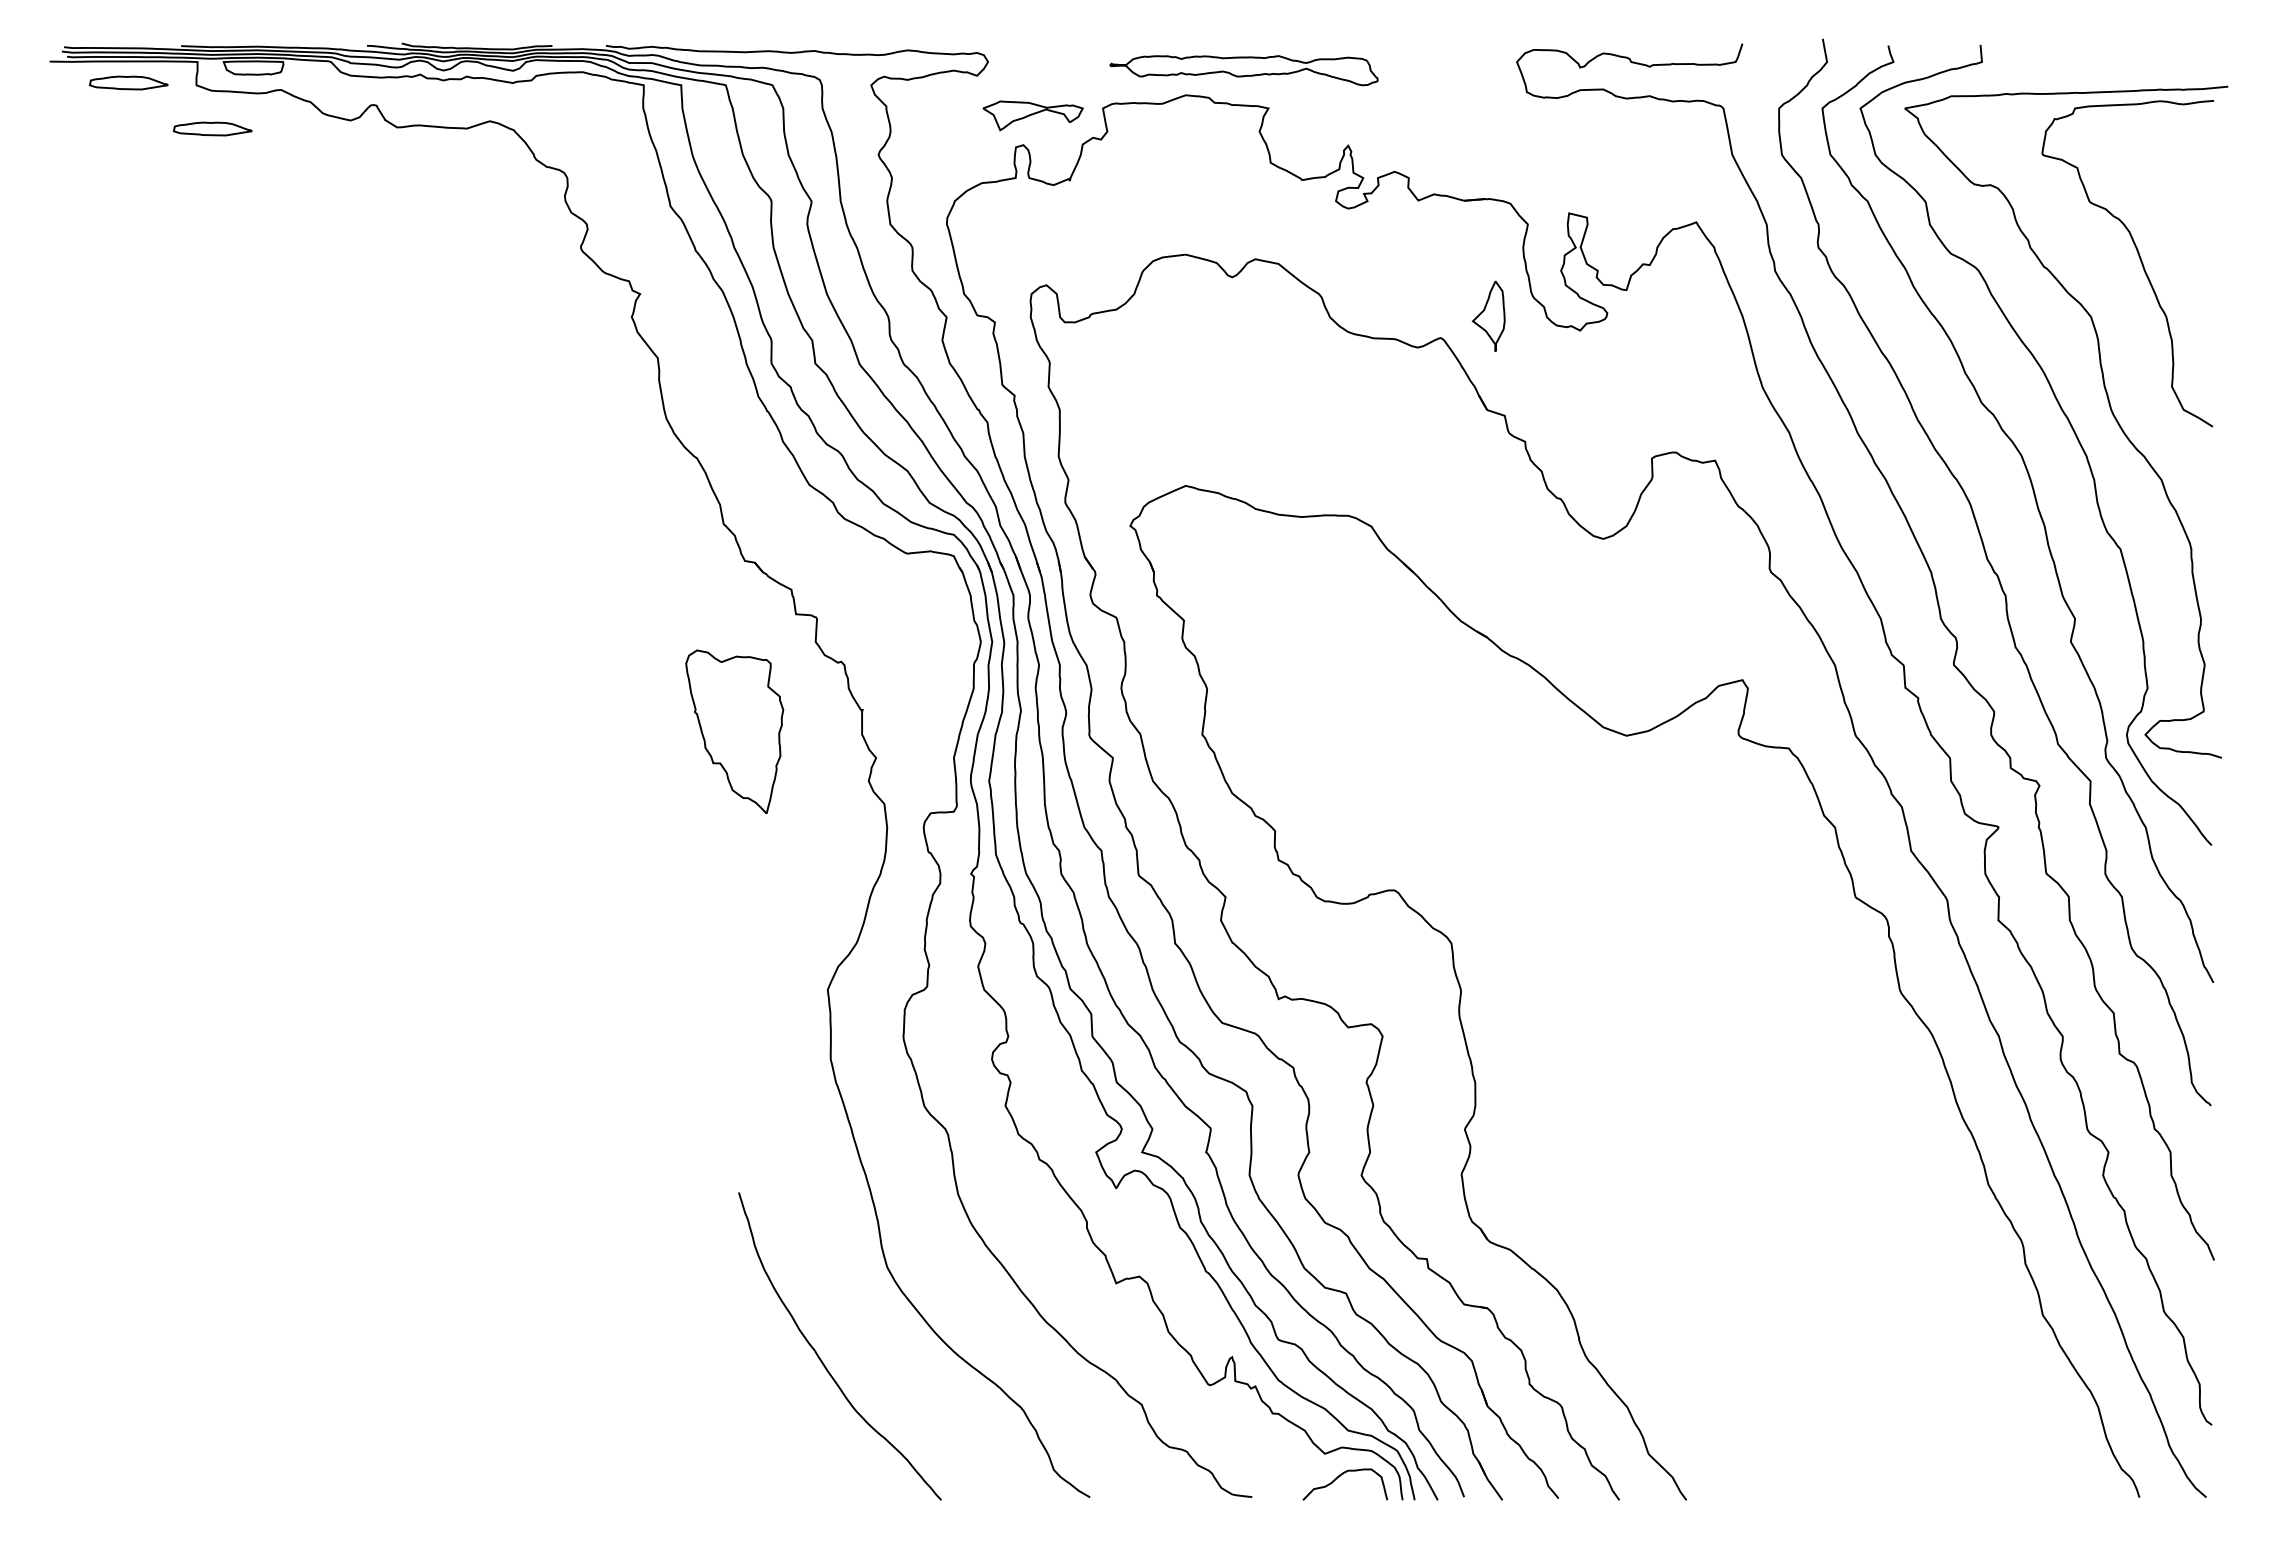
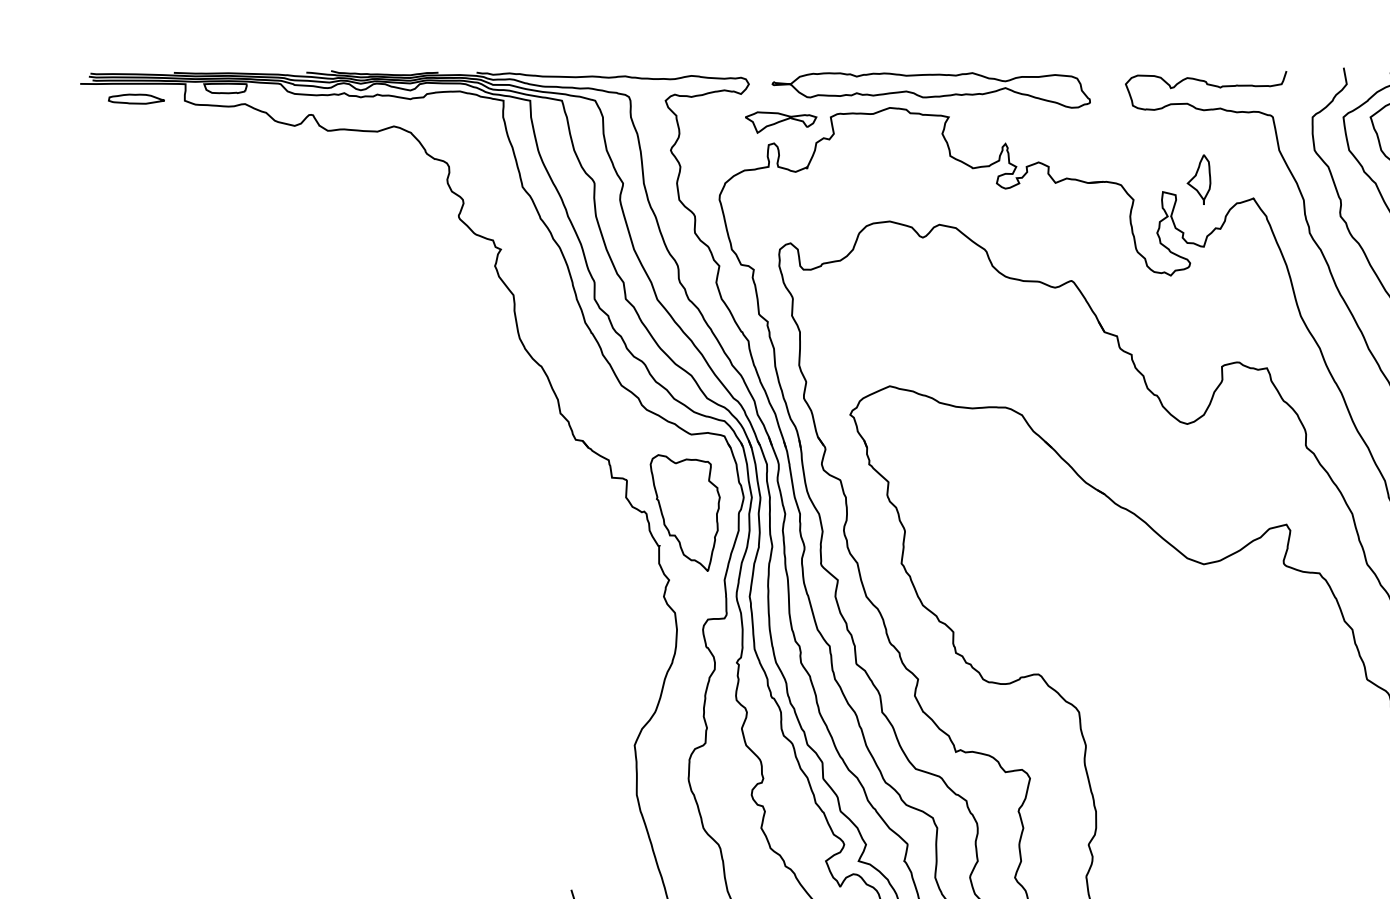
part: (1243, 70) -> (930, 90), size x1.67
part: (212, 128) -> (196, 131), removed
part: (1488, 315) -> (1198, 179), moved
part: (734, 731) -> (685, 512), moved

